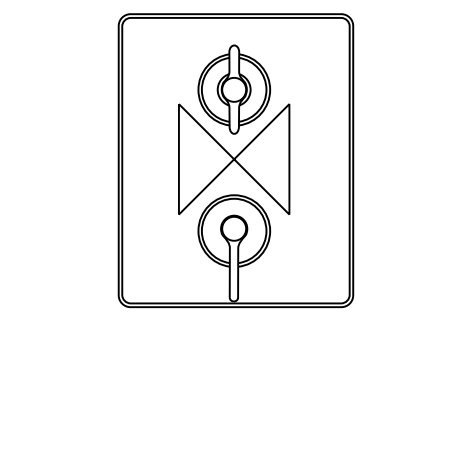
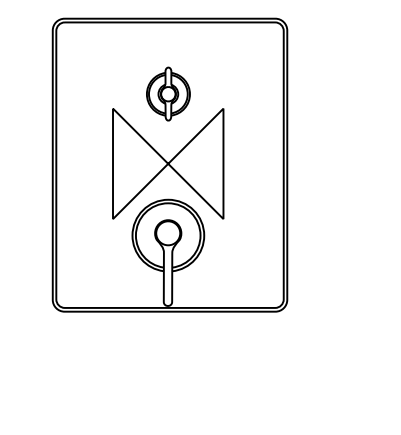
part: (234, 89) -> (168, 94), size x0.6

